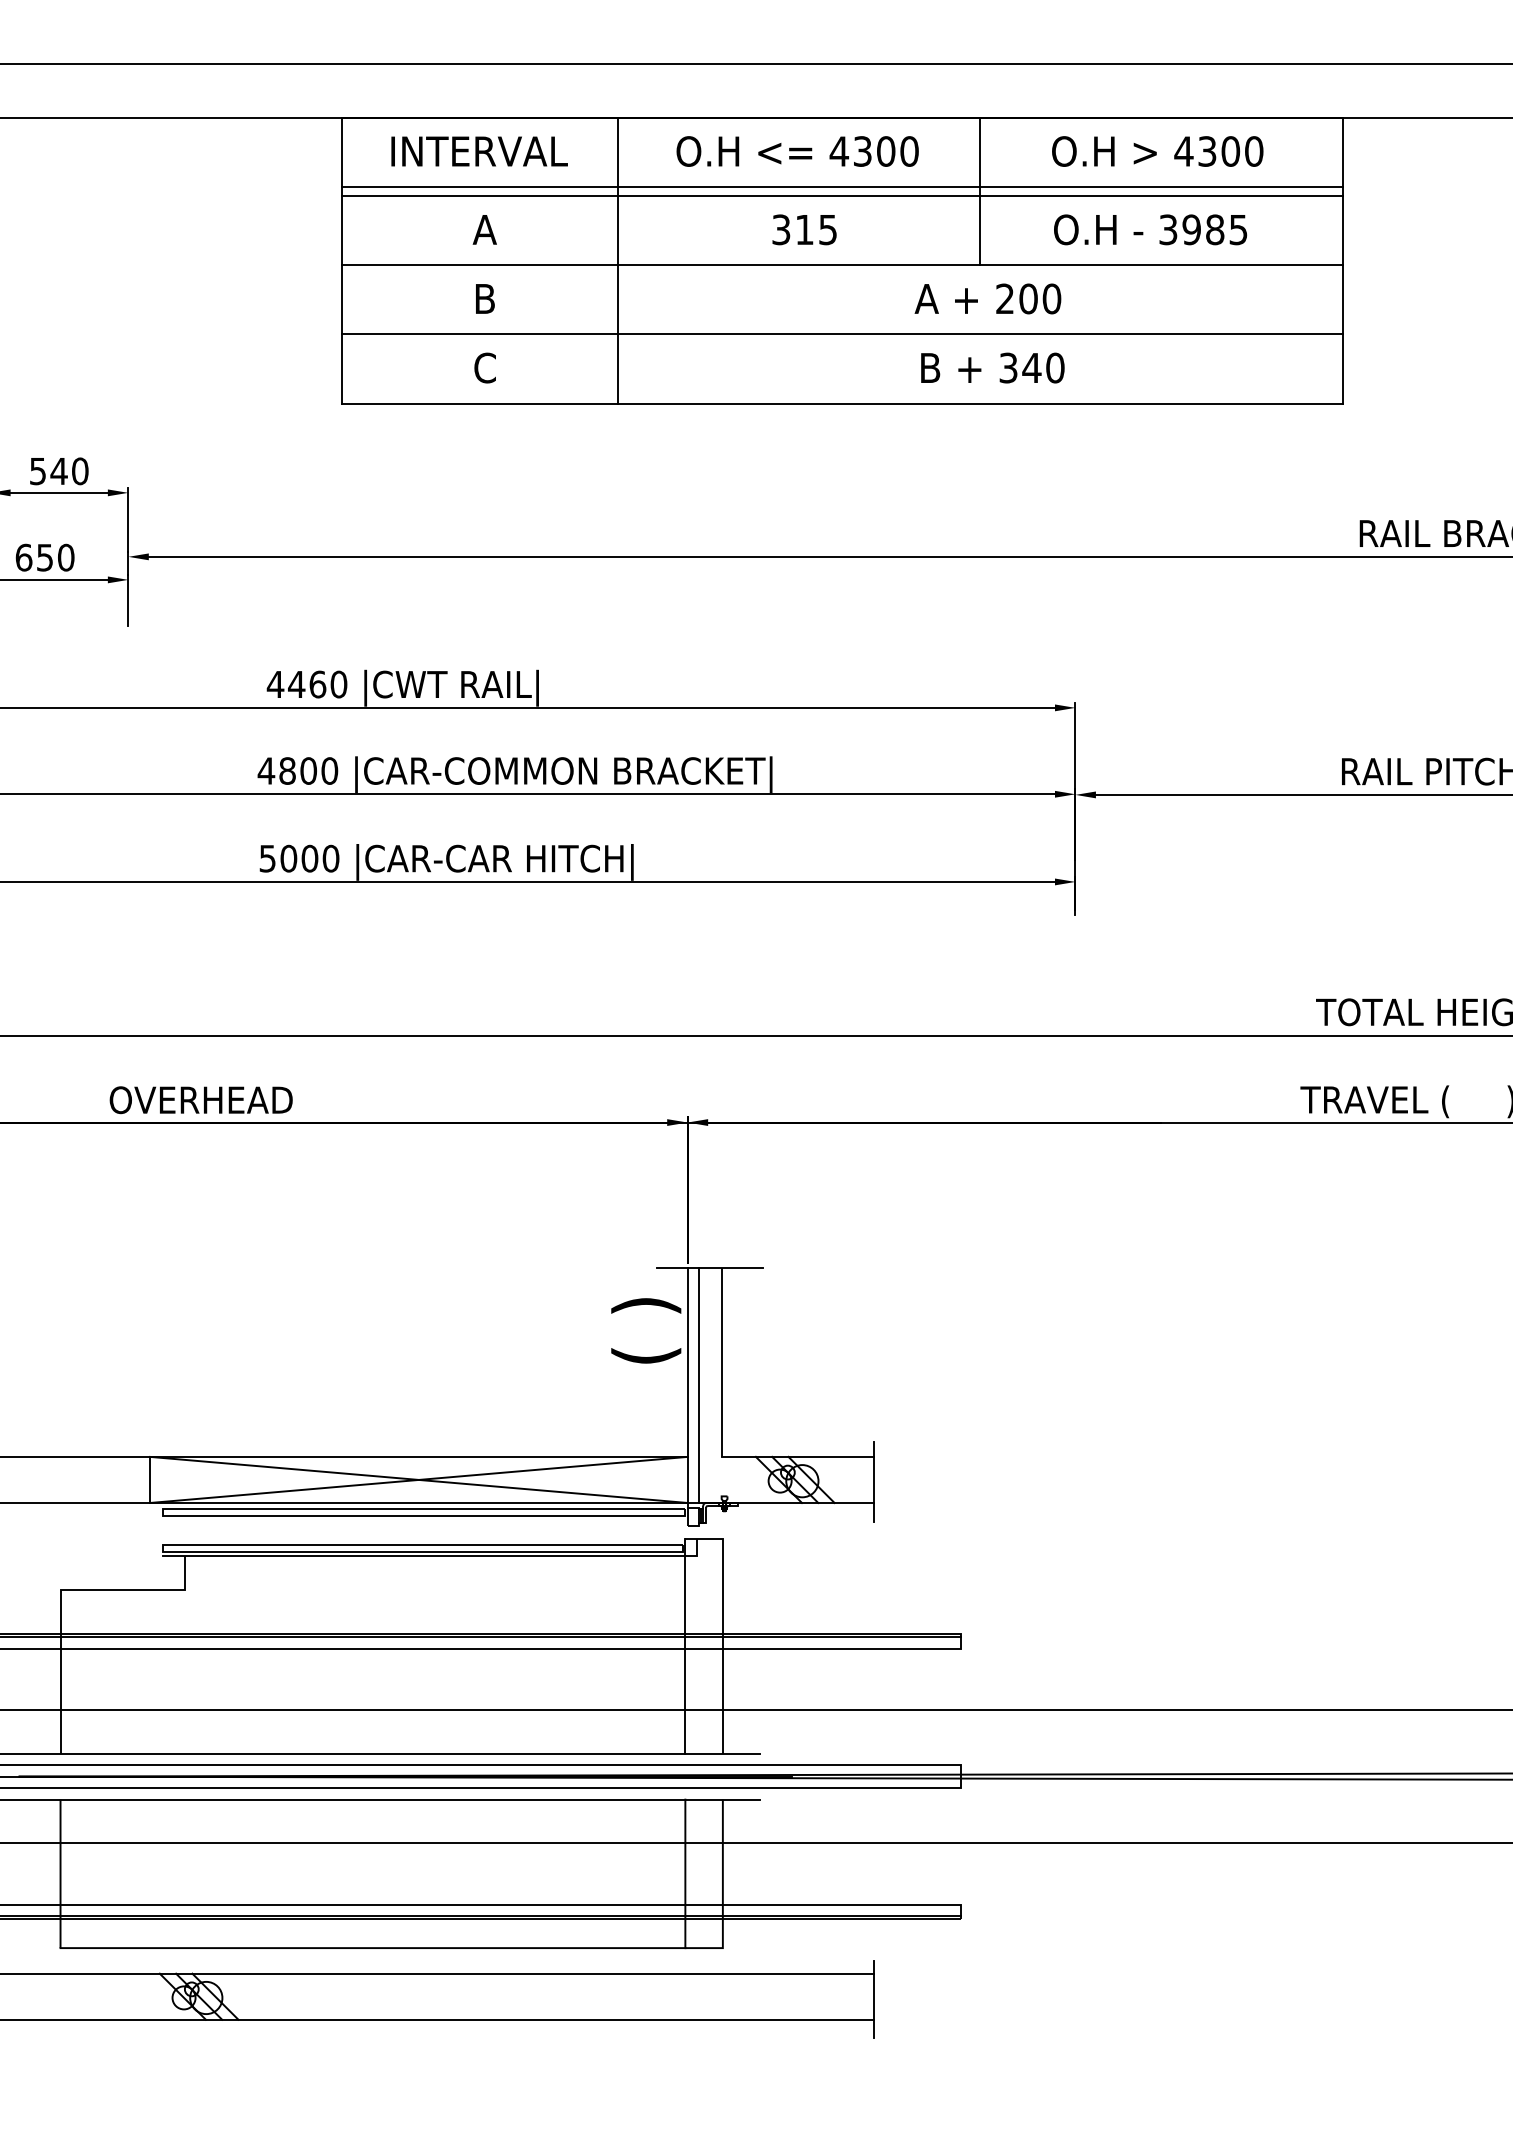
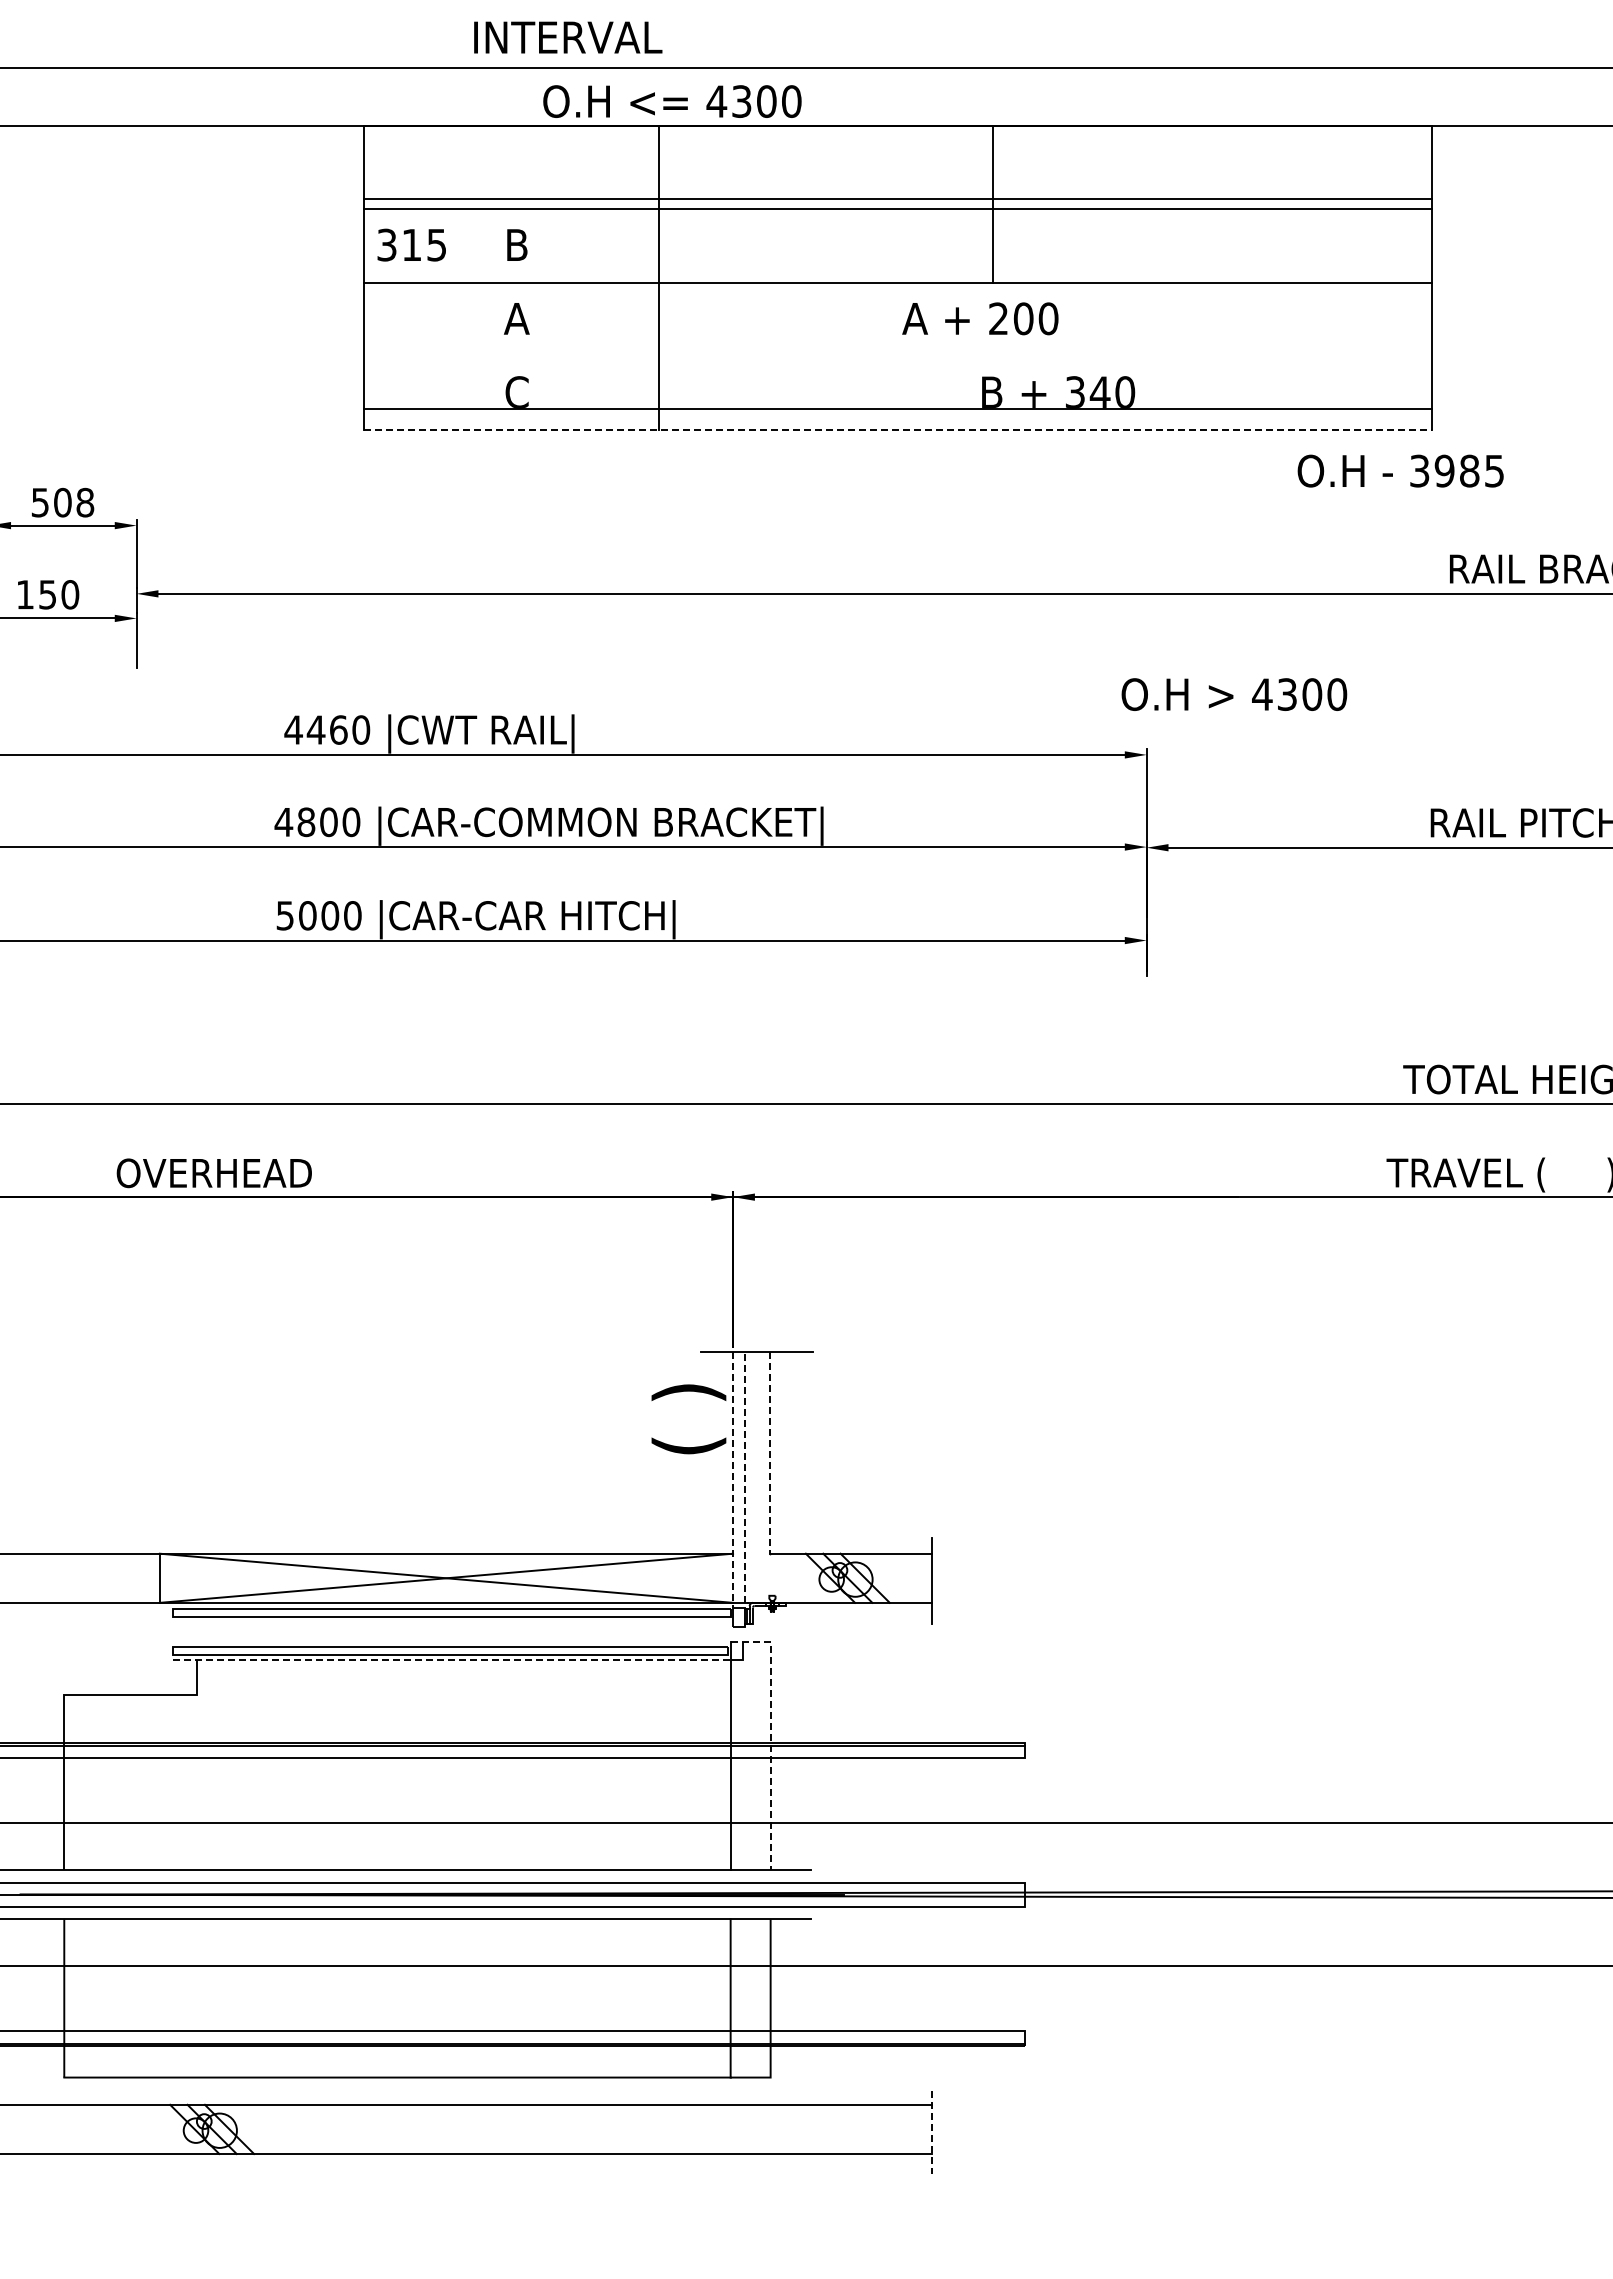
text: (479, 151) -> (568, 37), moved
text: (797, 151) -> (672, 101), moved
text: (1157, 151) -> (1234, 694), moved
line: (980, 190) -> (993, 203), moved
text: (484, 229) -> (516, 244), A -> B
text: (804, 229) -> (411, 244), moved
text: (1150, 229) -> (1400, 470), moved
text: (484, 298) -> (516, 318), B -> A
text: (988, 298) -> (980, 318), moved
line: (841, 334) -> (897, 408), moved
line: (841, 403) -> (897, 430), solid -> dashed
text: (69, 471) -> (73, 502), 540 -> 508
text: (24, 557) -> (25, 594), 650 -> 150
line: (721, 1363) -> (769, 1454), solid -> dashed
line: (699, 1385) -> (745, 1477), solid -> dashed
line: (688, 1388) -> (733, 1480), solid -> dashed
line: (424, 1556) -> (452, 1659), solid -> dashed
line: (722, 1627) -> (770, 1735), solid -> dashed
line: (873, 1999) -> (931, 2132), solid -> dashed

